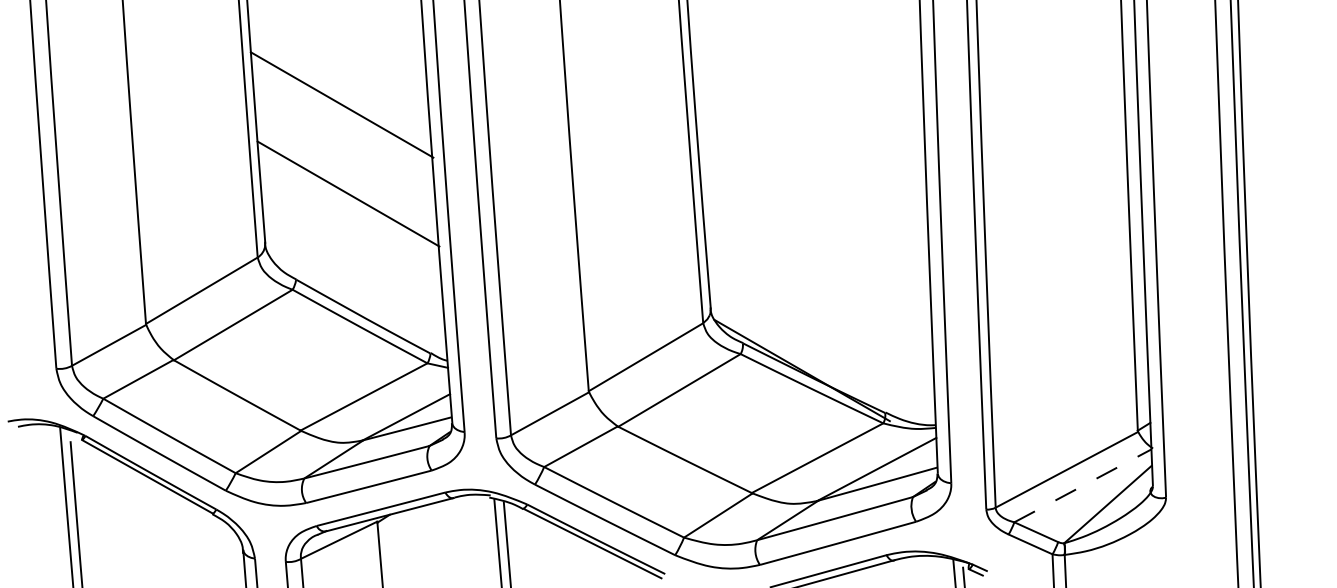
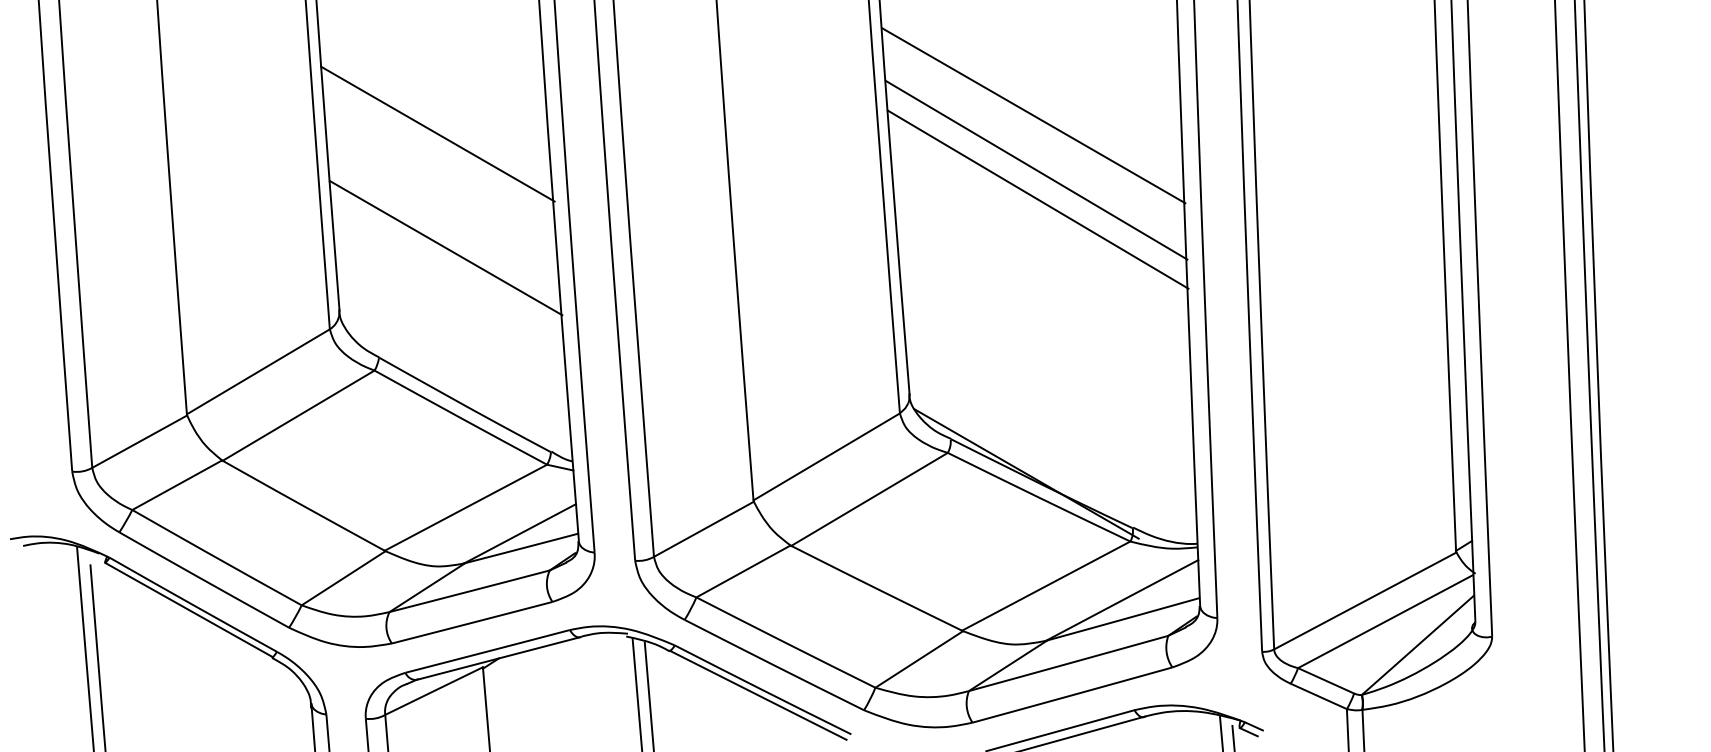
line: (807, 90) -> (1033, 115), added
line: (809, 132) -> (1036, 169), added
line: (810, 156) -> (1037, 199), added
line: (1082, 485) -> (1385, 621), dashed -> solid

